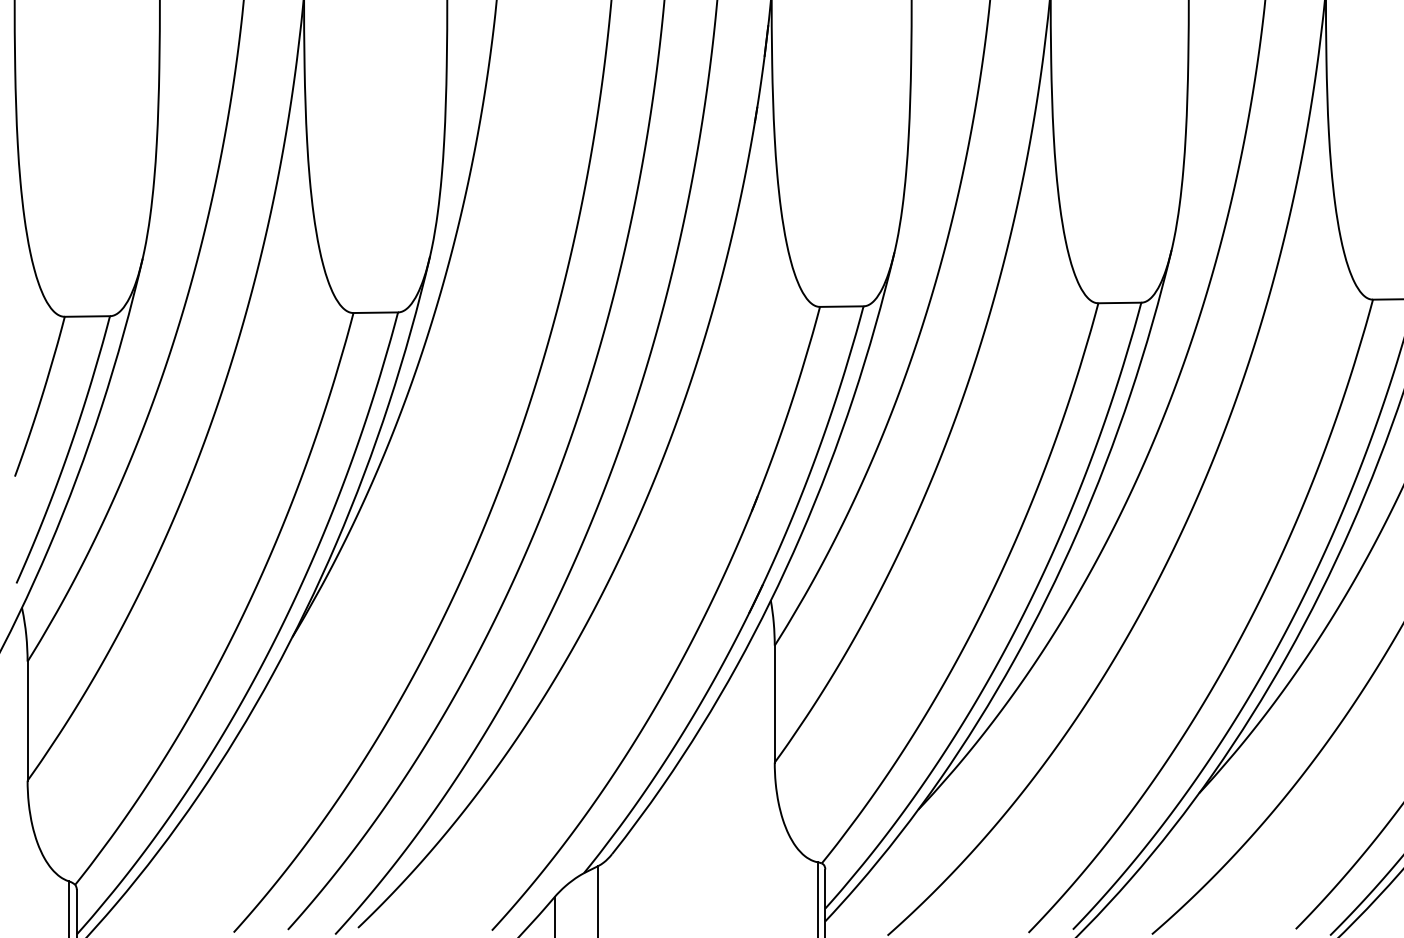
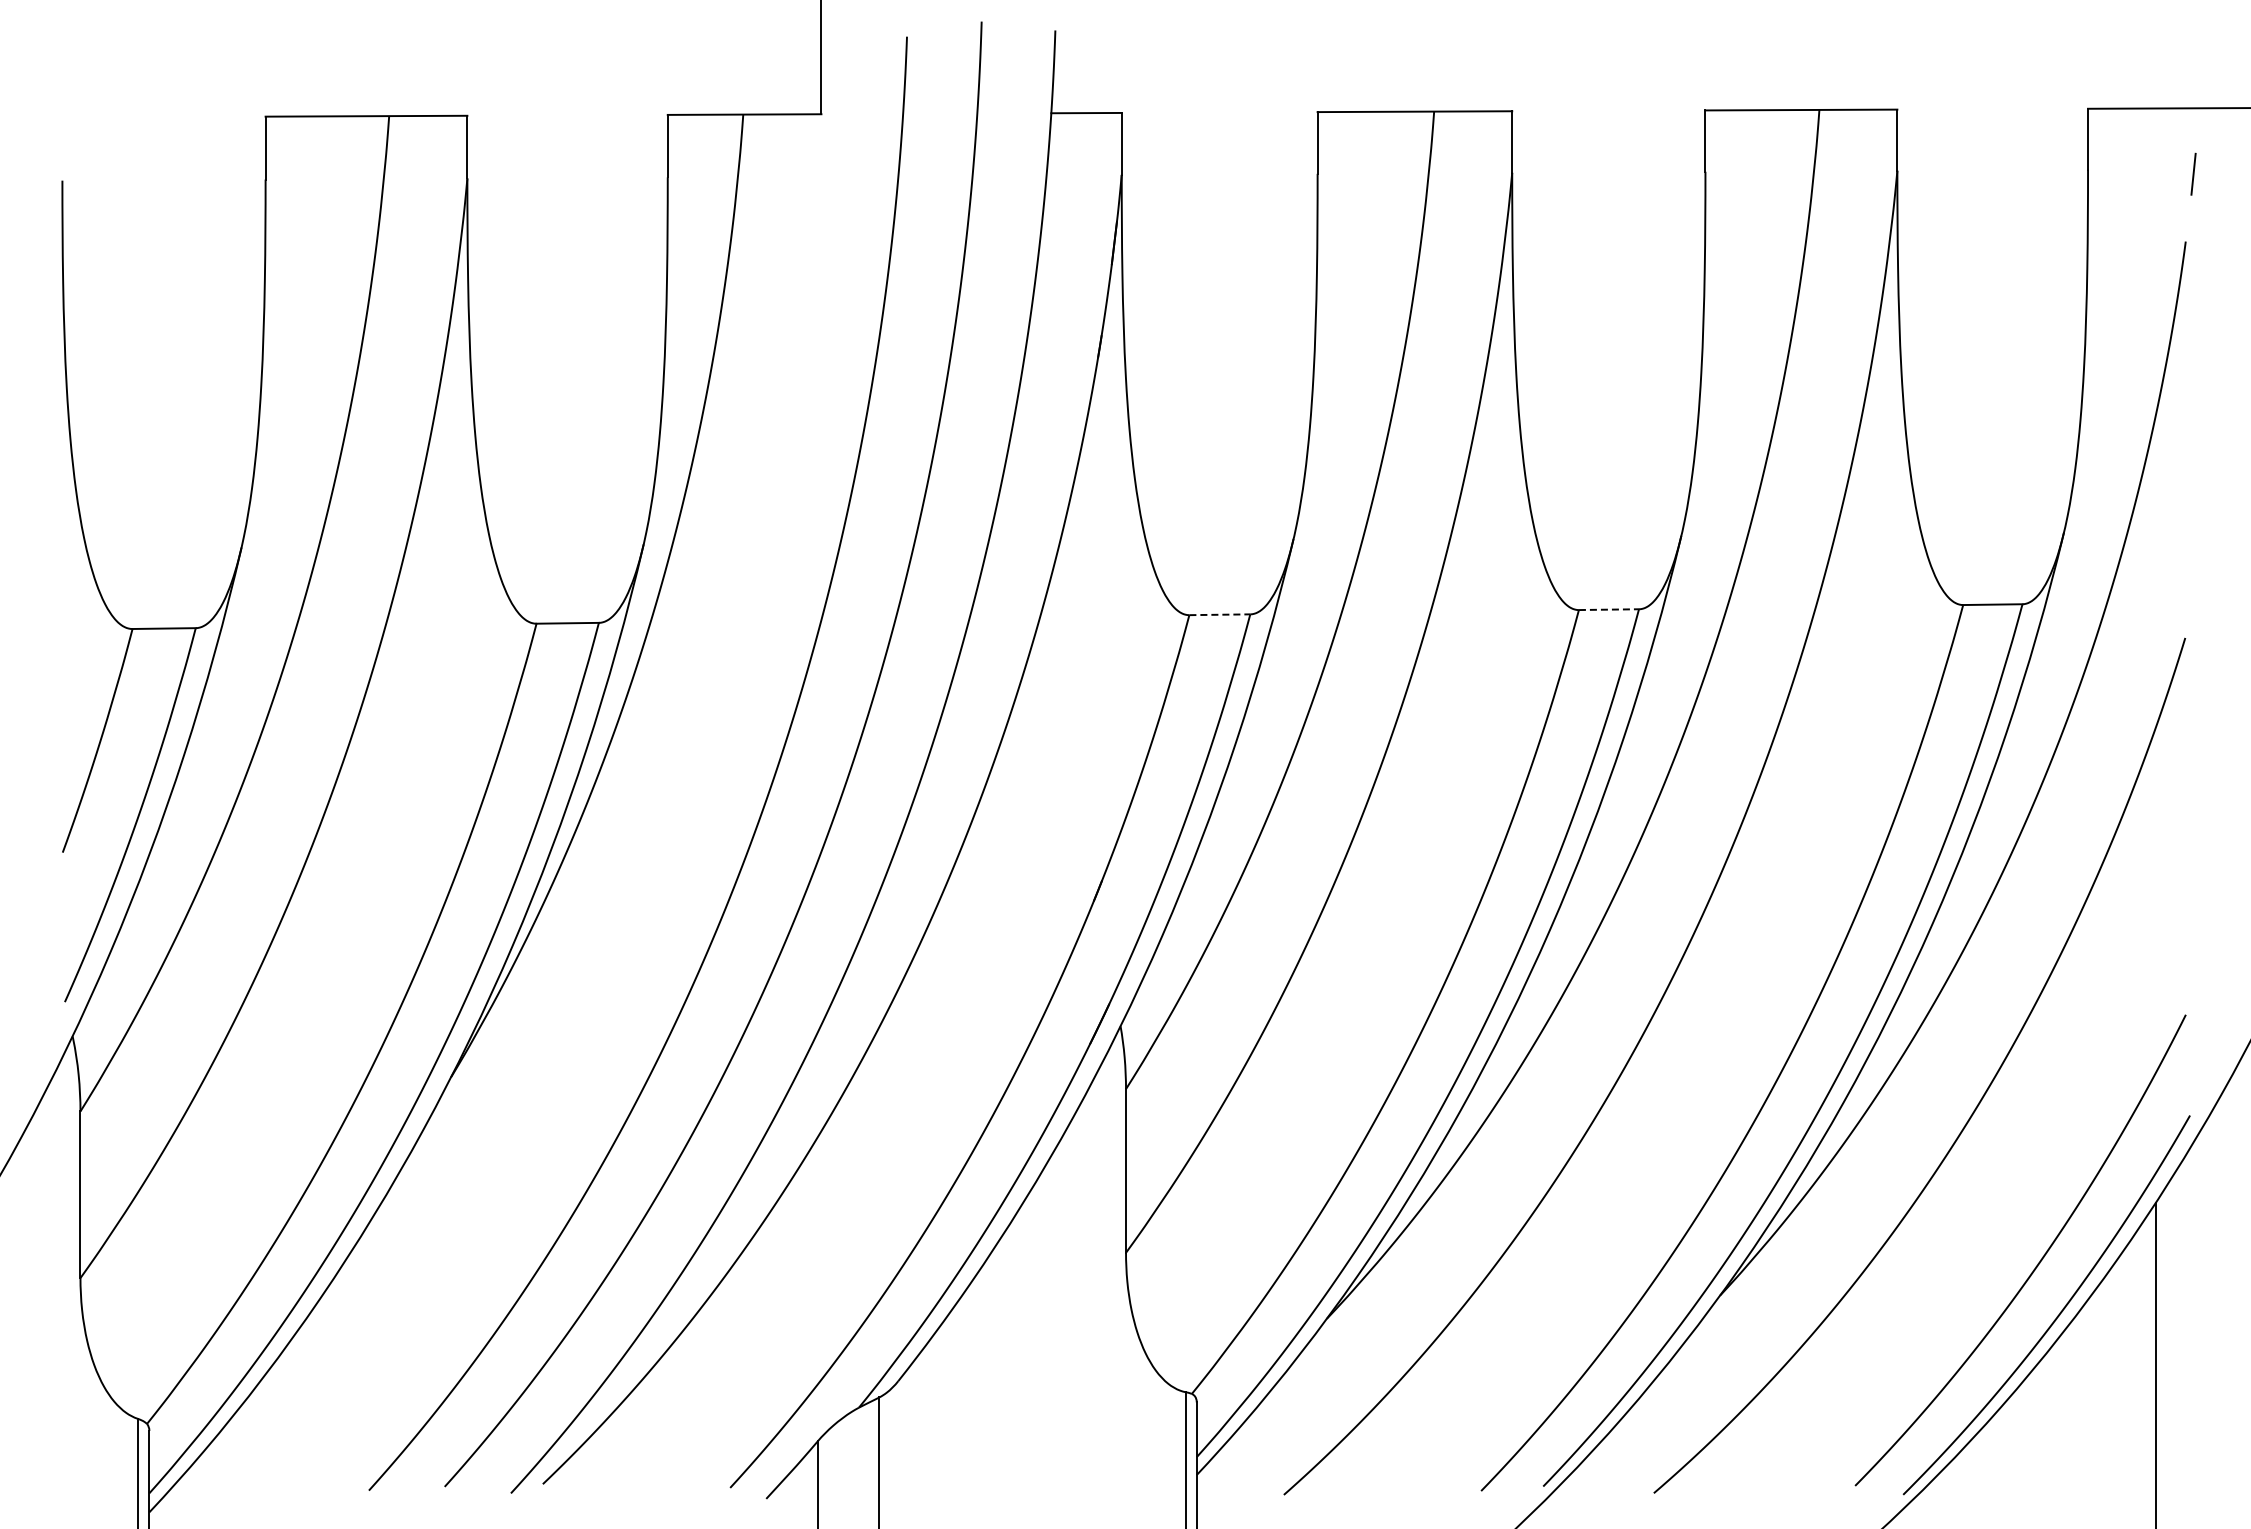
line: (1120, 302) -> (1609, 609), solid -> dashed
line: (842, 306) -> (1220, 614), solid -> dashed

